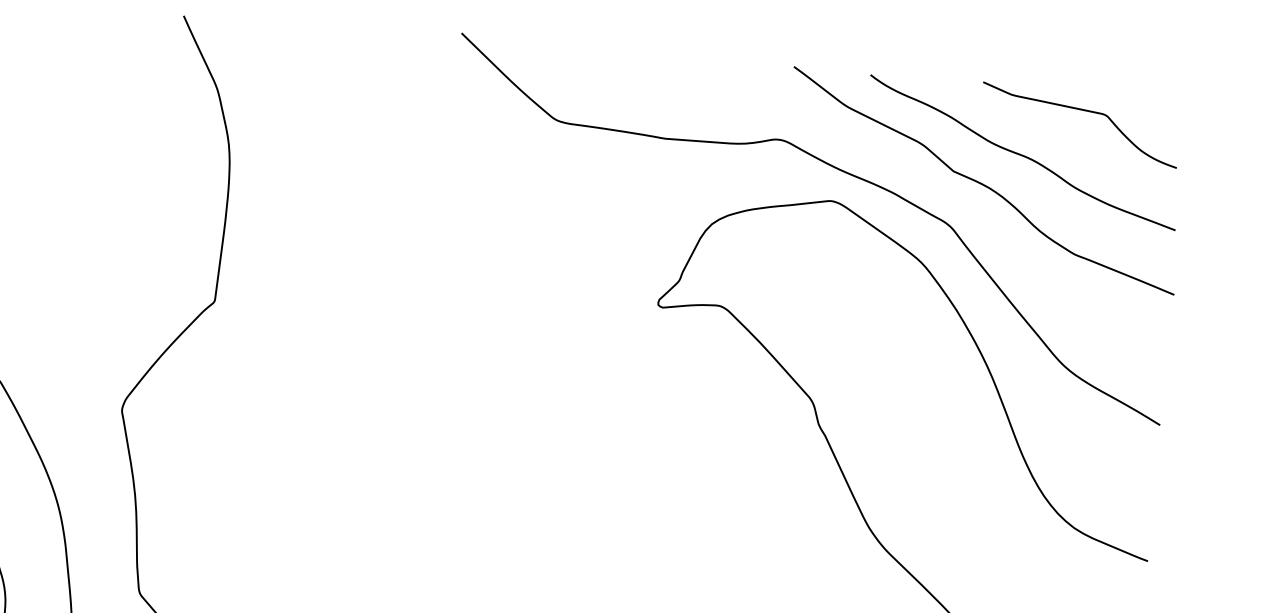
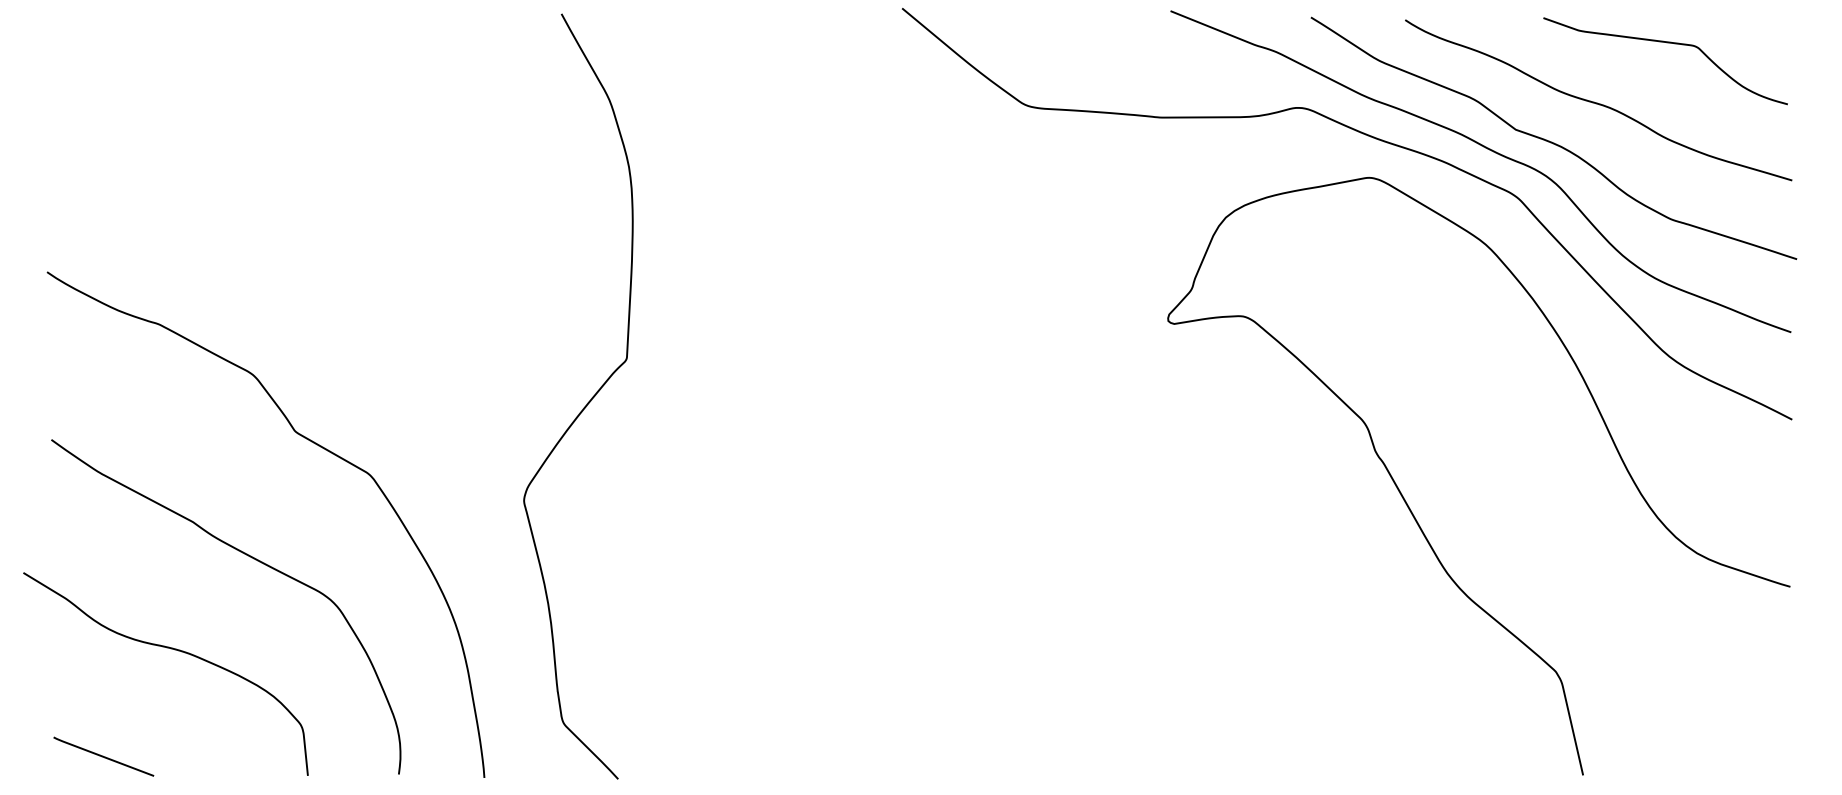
curve: (932, 187) -> (1491, 151), added

